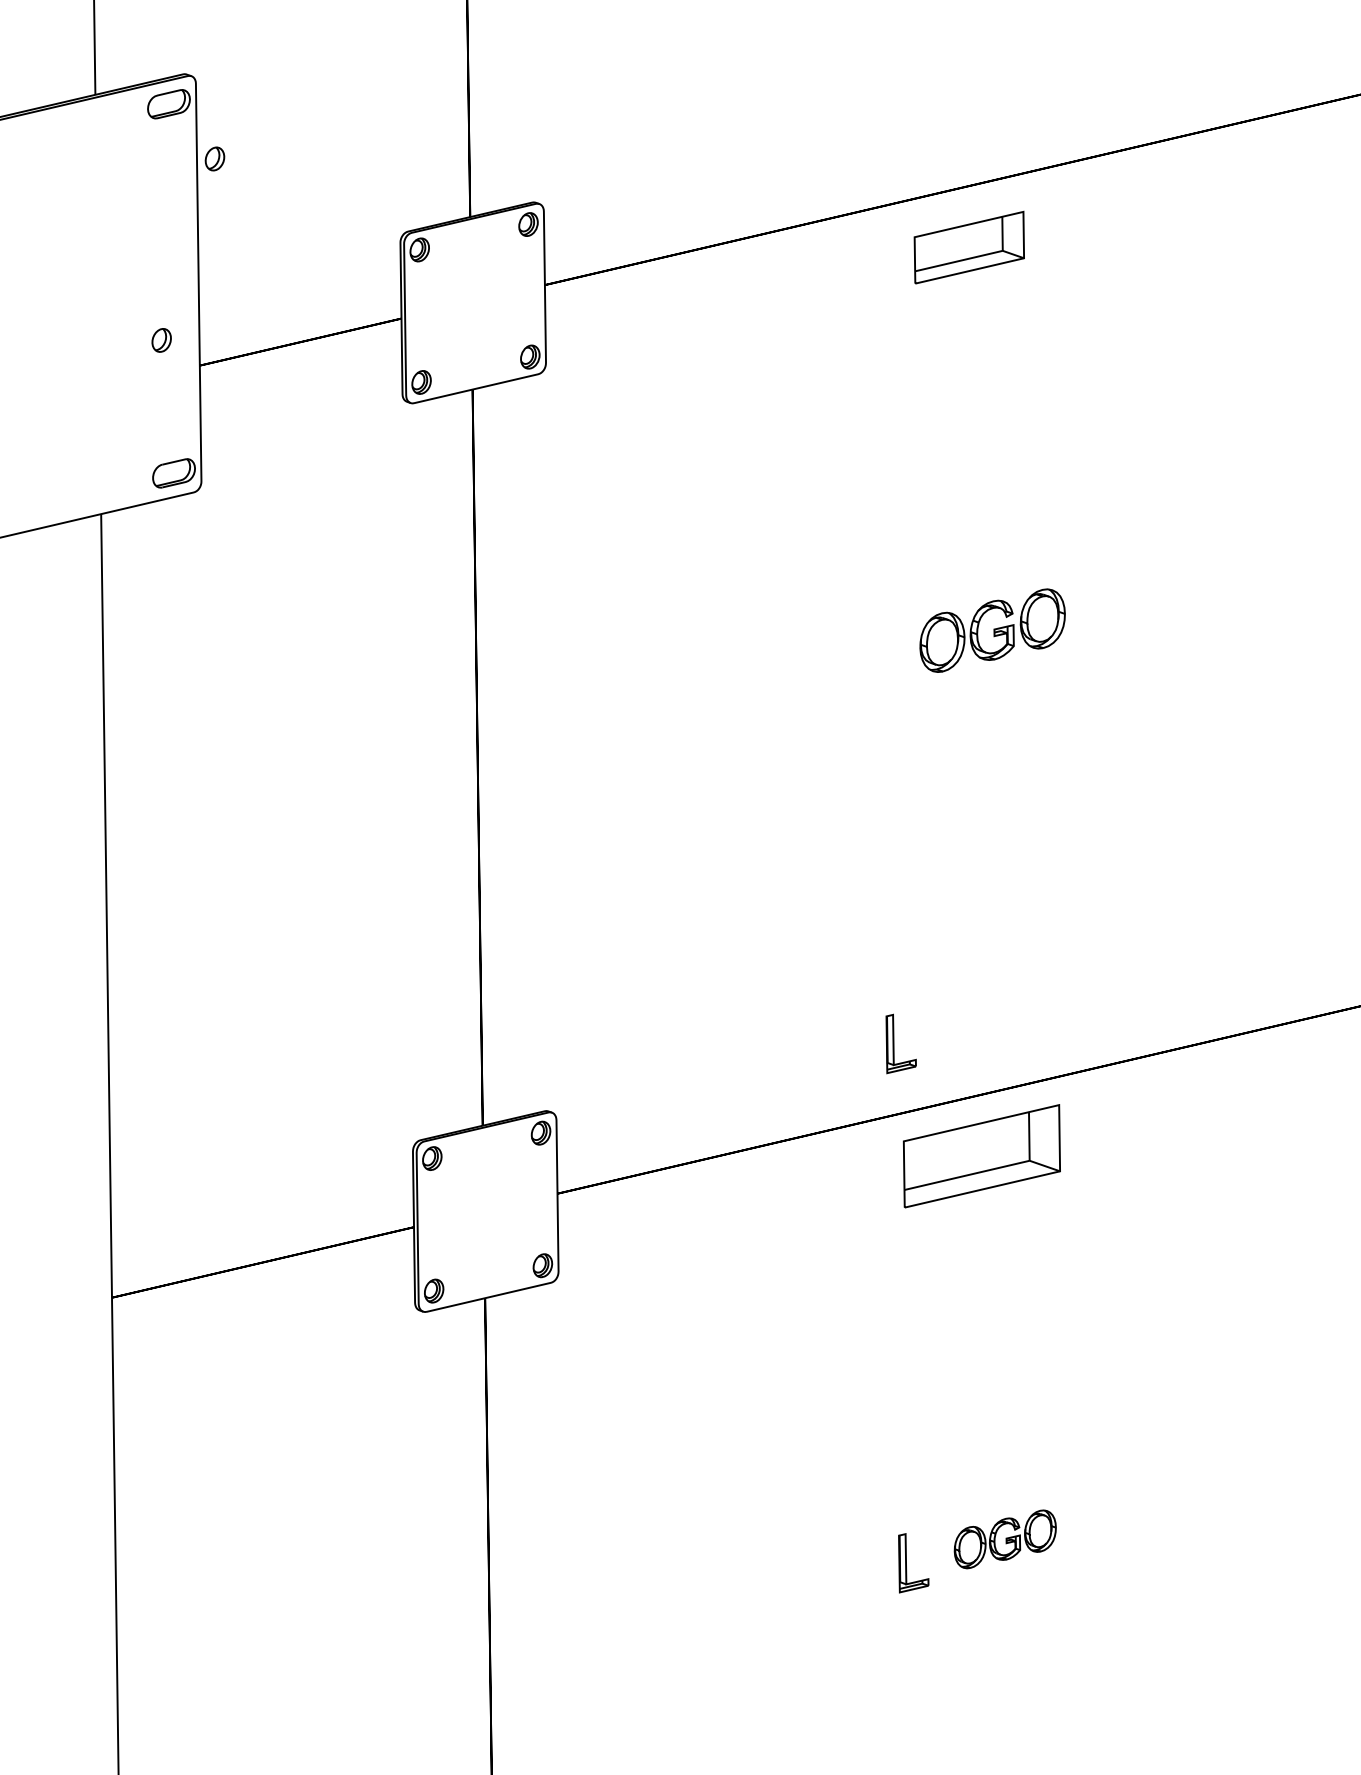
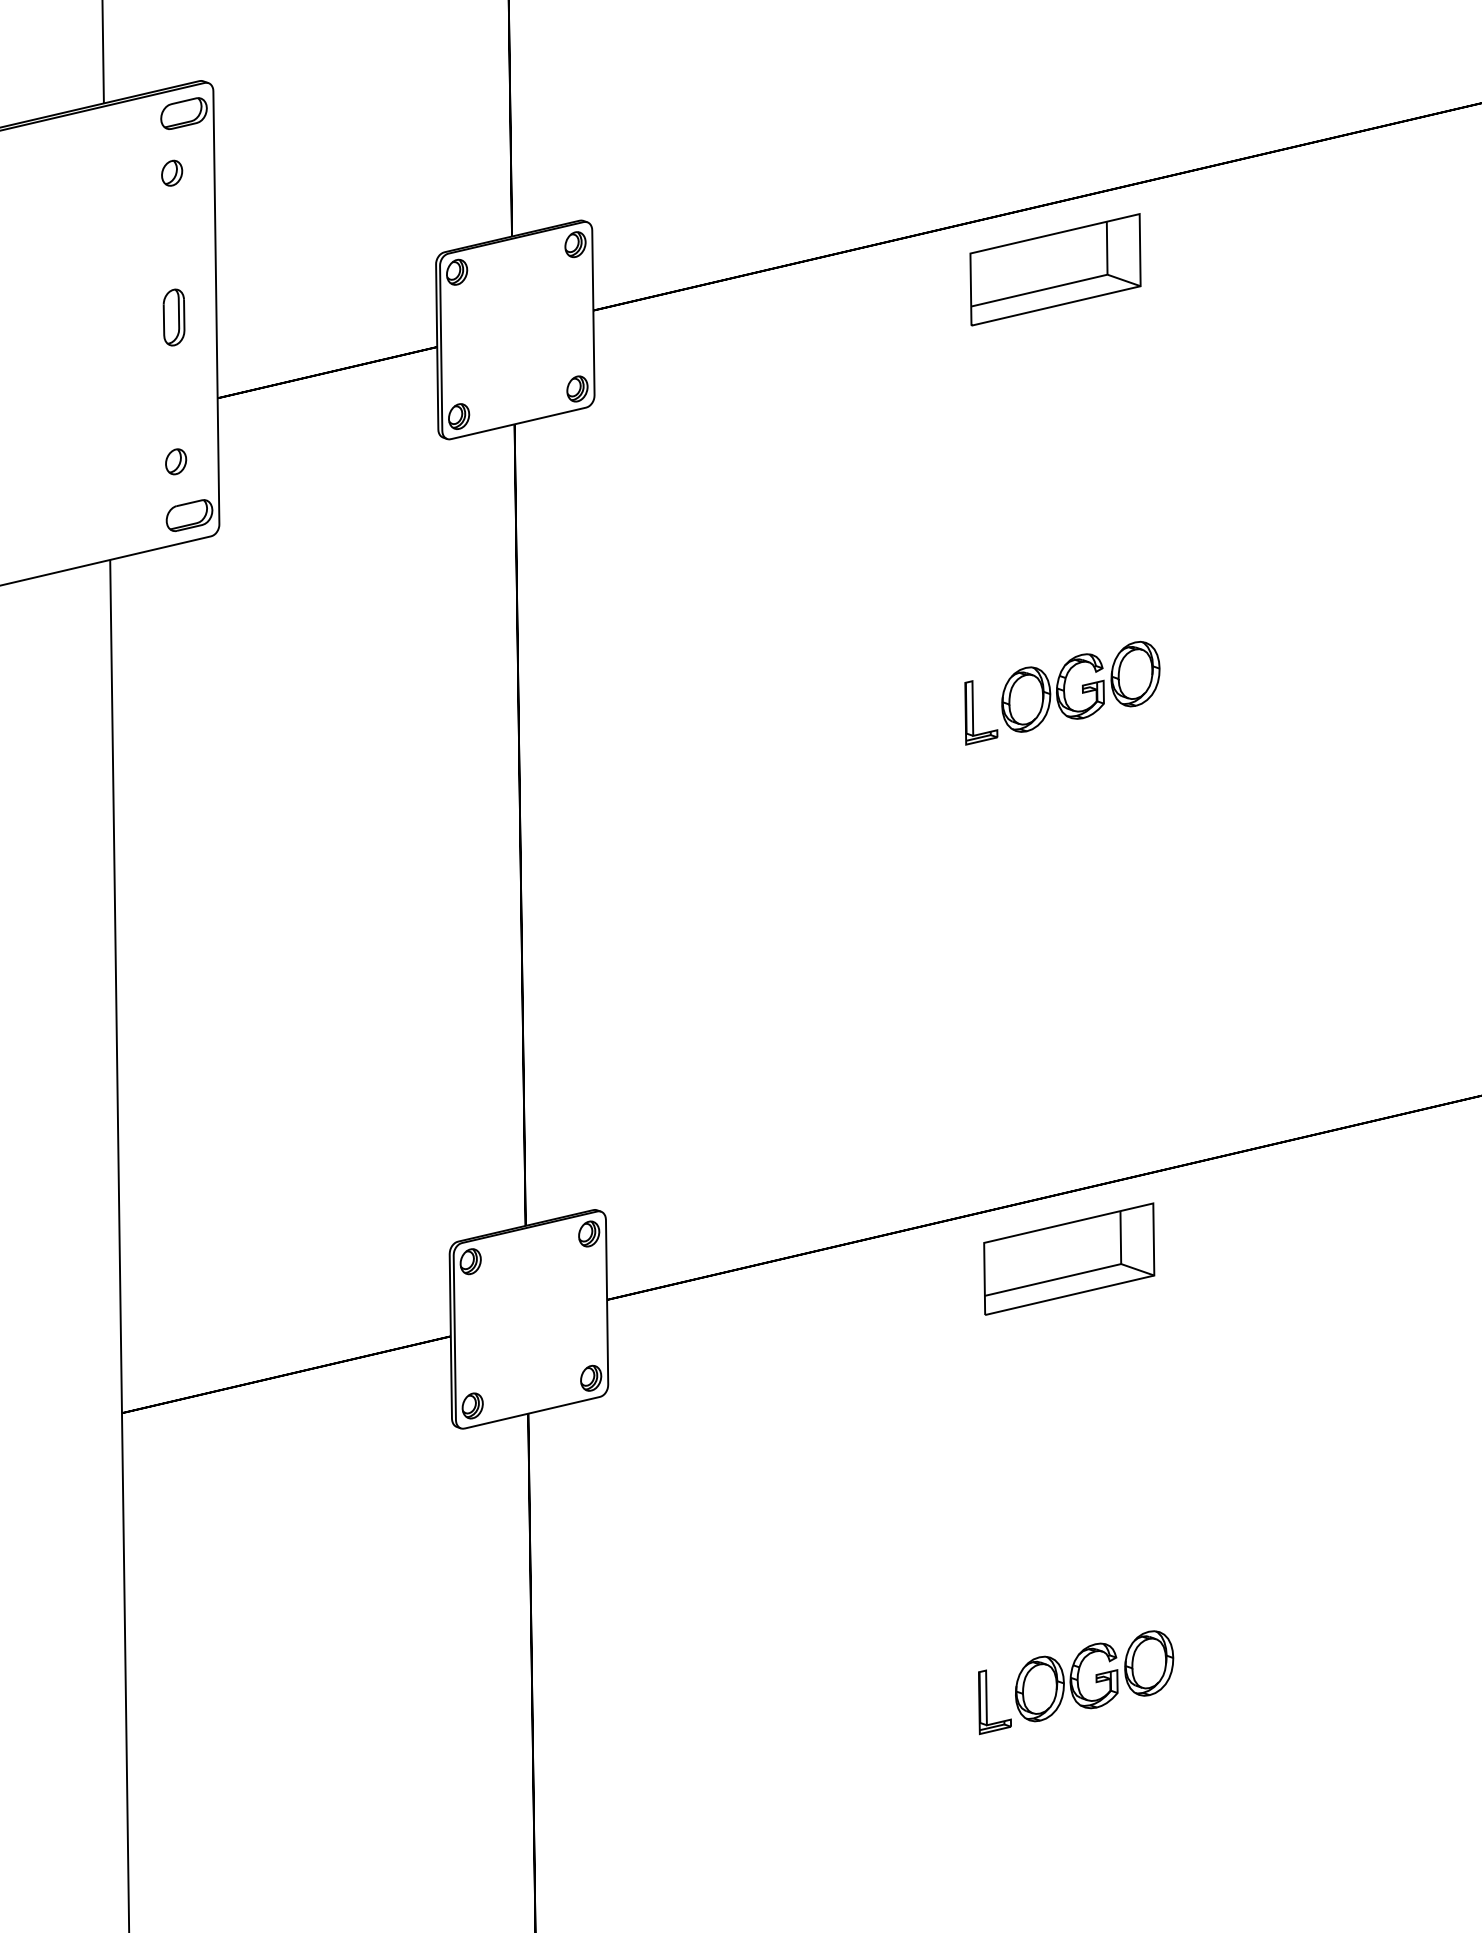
part: (215, 158) -> (172, 172), moved
part: (969, 247) -> (1055, 269), size x1.43
part: (159, 291) -> (173, 317), added
part: (162, 340) -> (176, 461), moved
part: (894, 1043) -> (973, 712), moved
part: (1005, 1539) -> (1094, 1676), size x1.43

